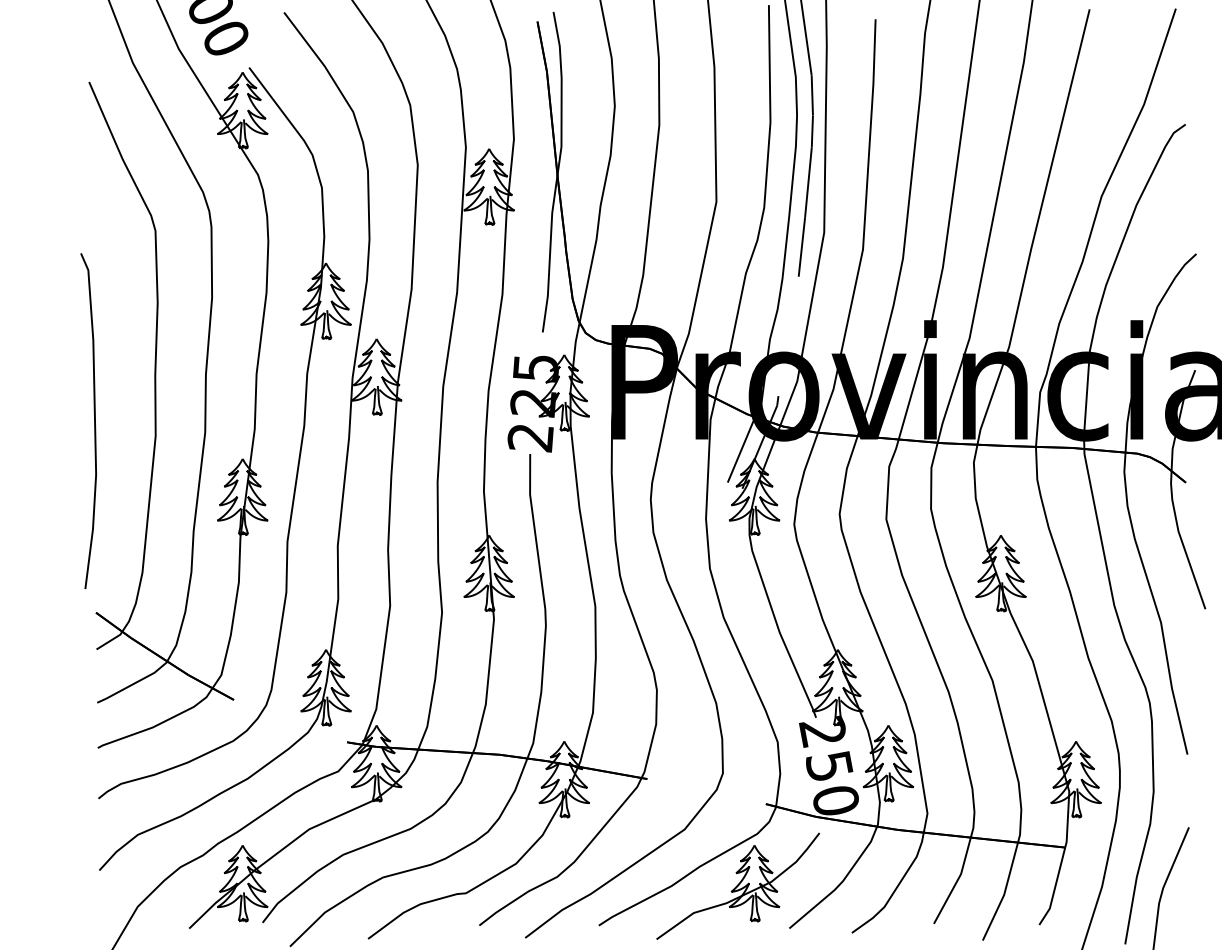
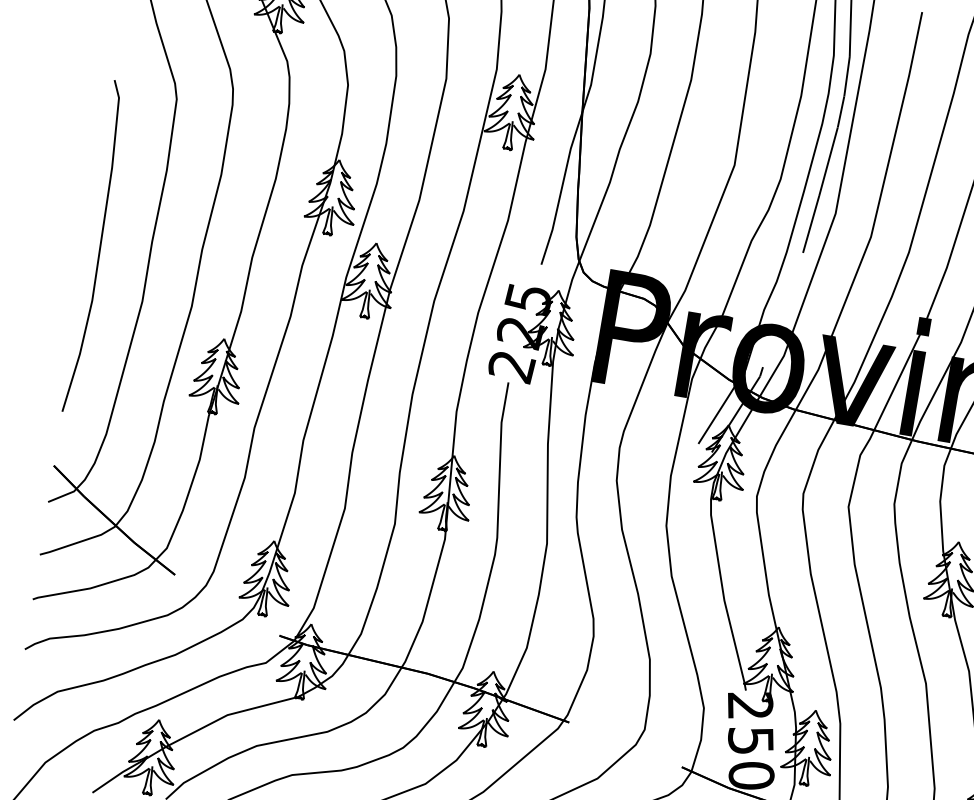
curve: (94, 421) -> (99, 248), moved

